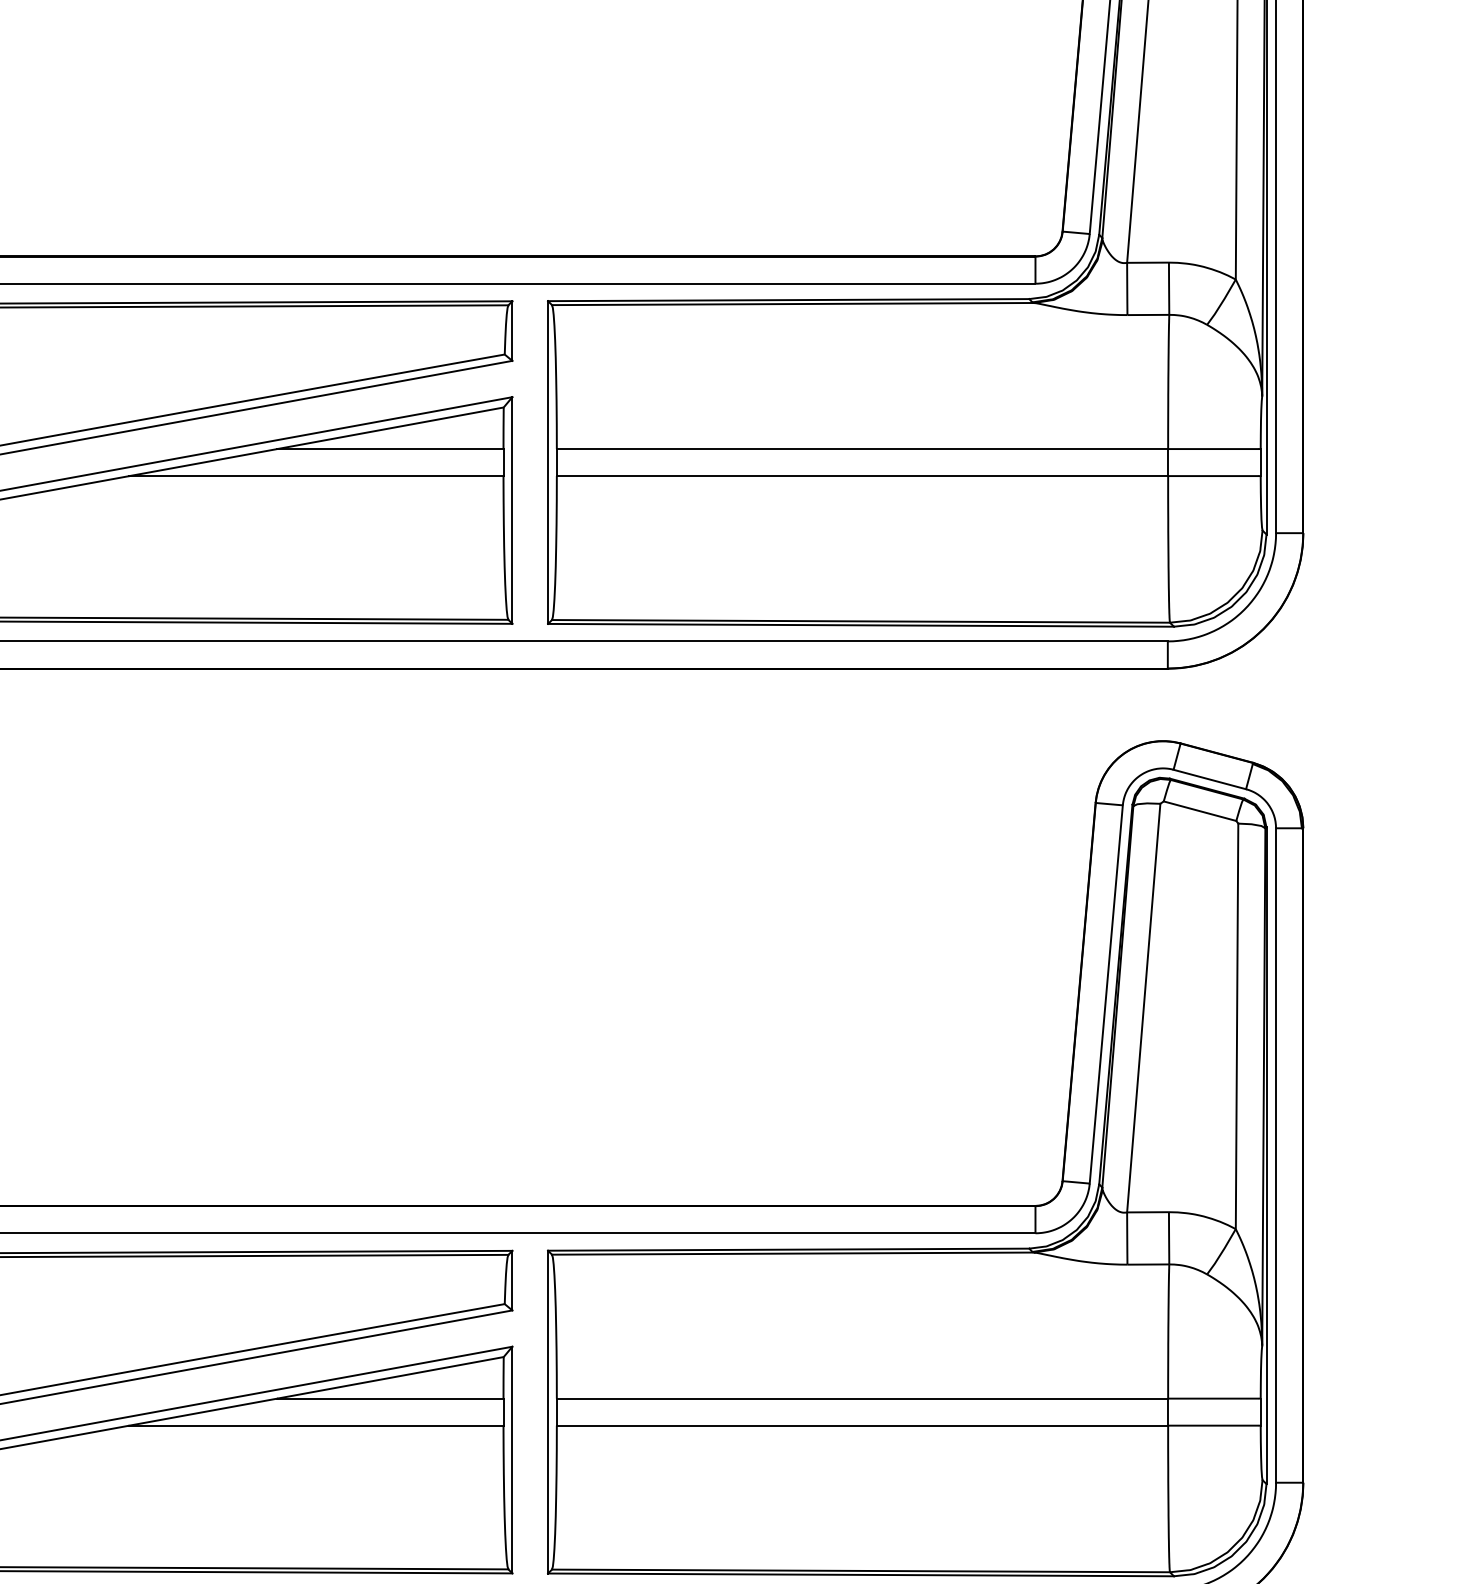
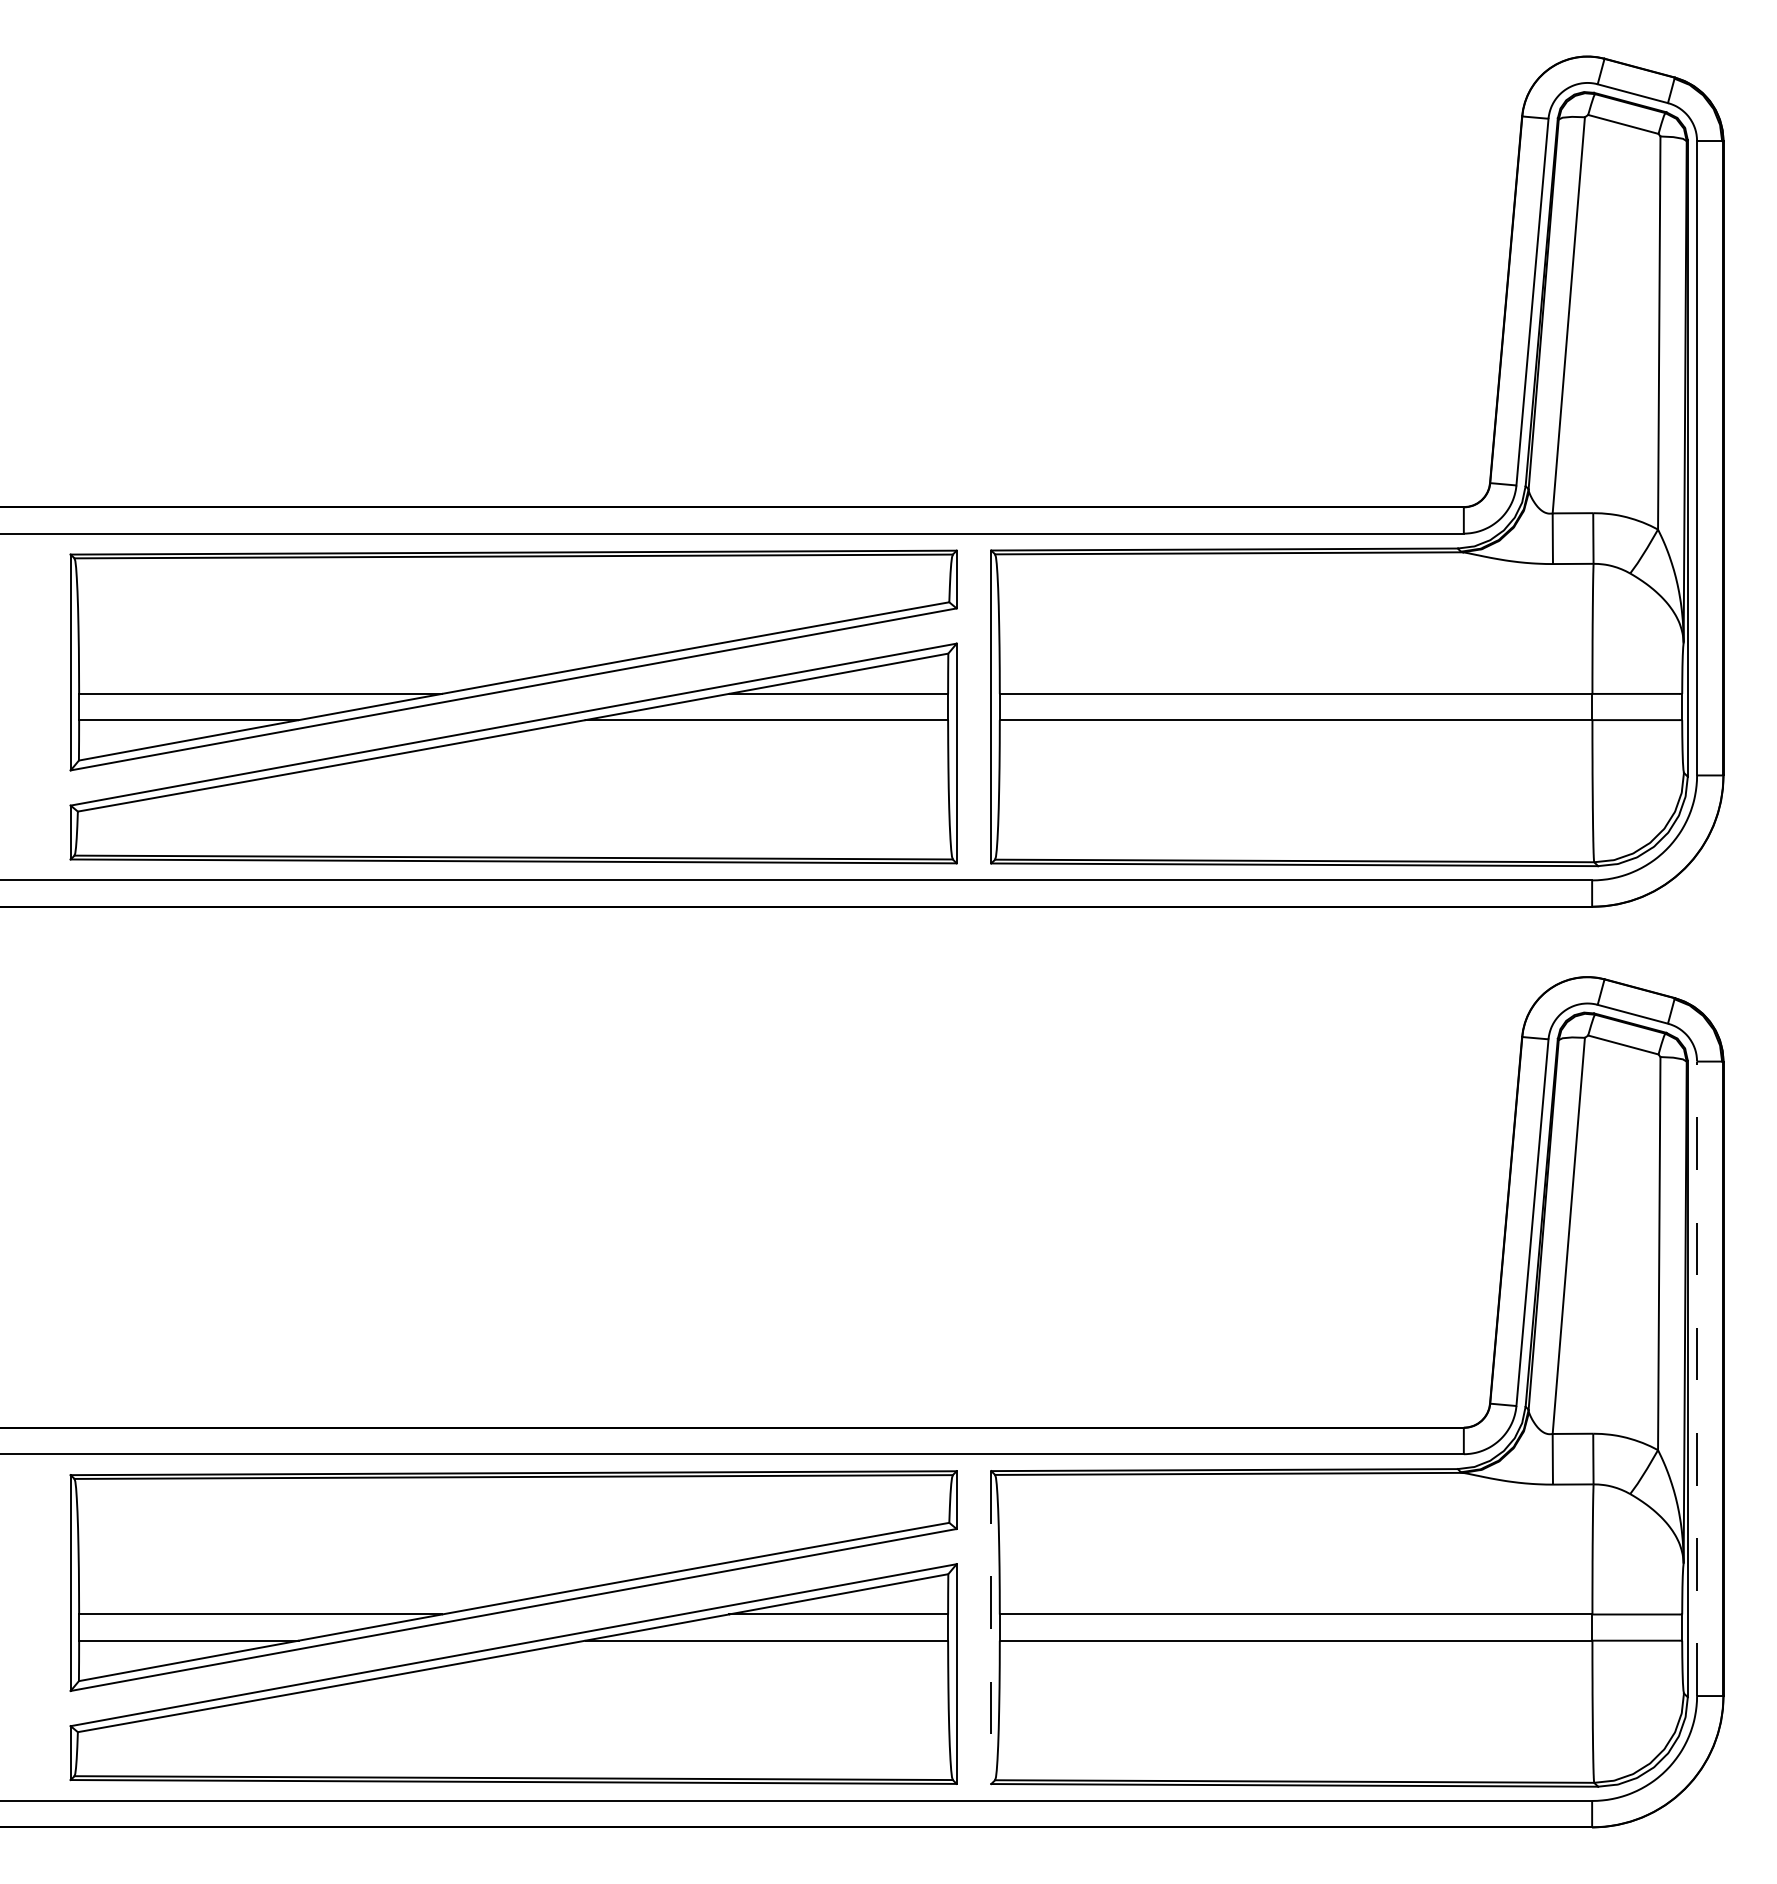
line: (1276, 1155) -> (1697, 1378), solid -> dashed
line: (548, 1413) -> (991, 1628), solid -> dashed

